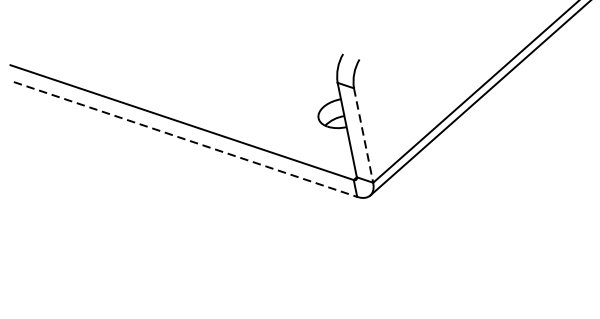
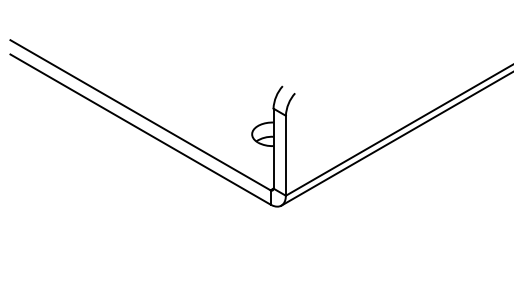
line: (363, 135) -> (285, 155), dashed -> solid
line: (185, 139) -> (140, 129), dashed -> solid

